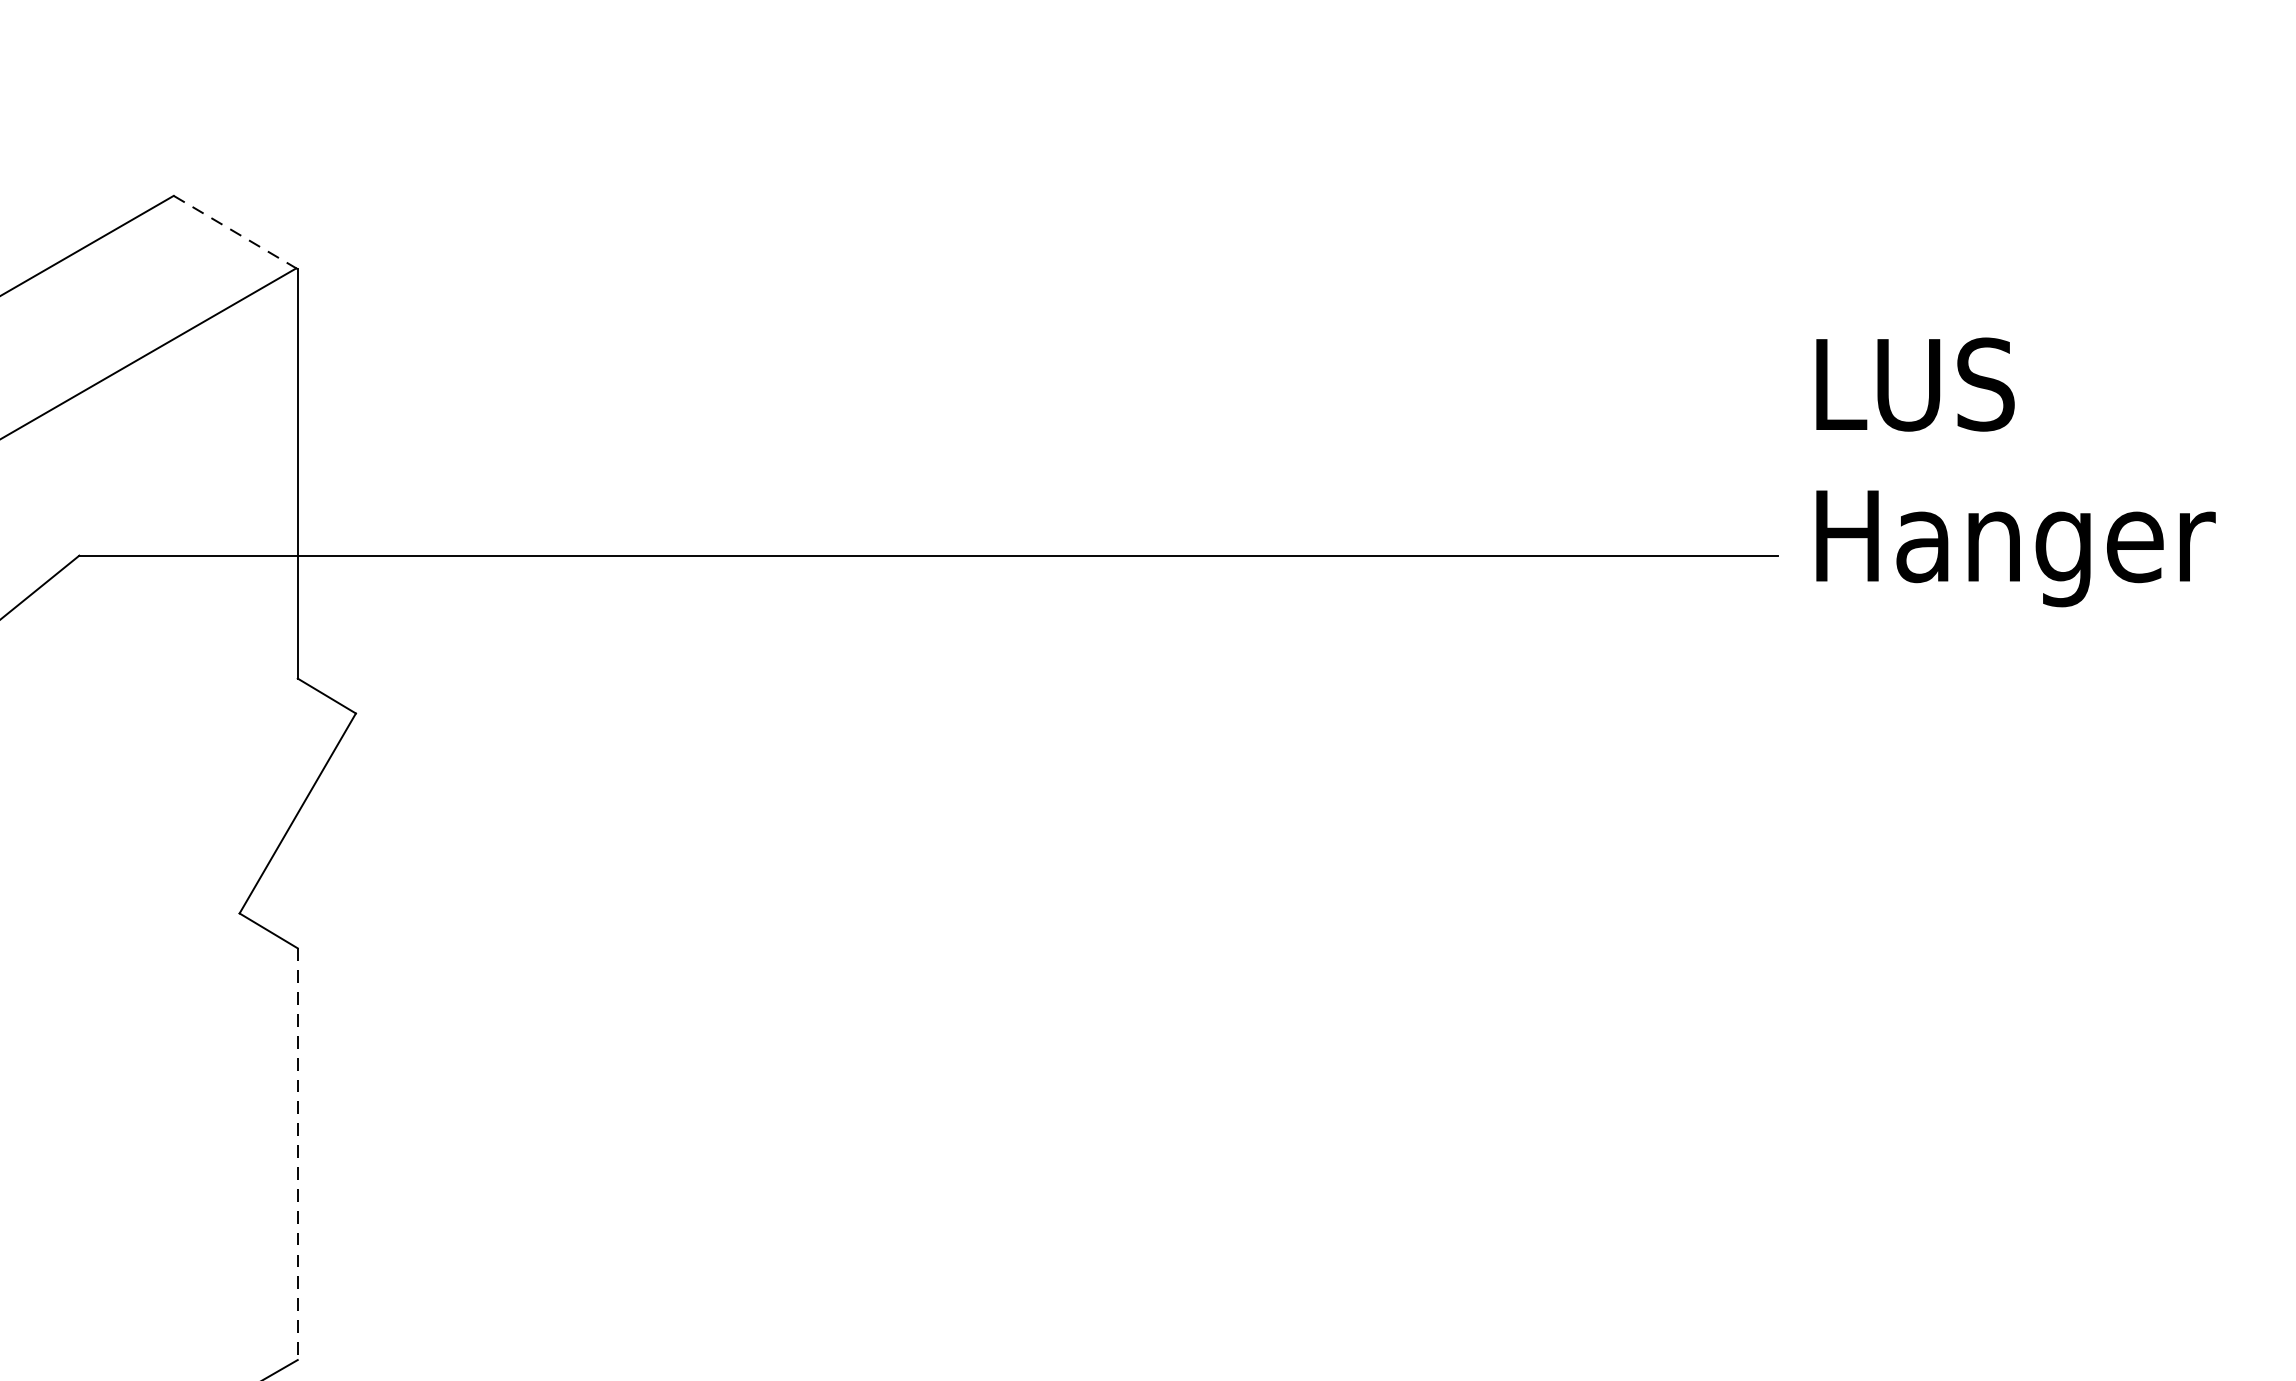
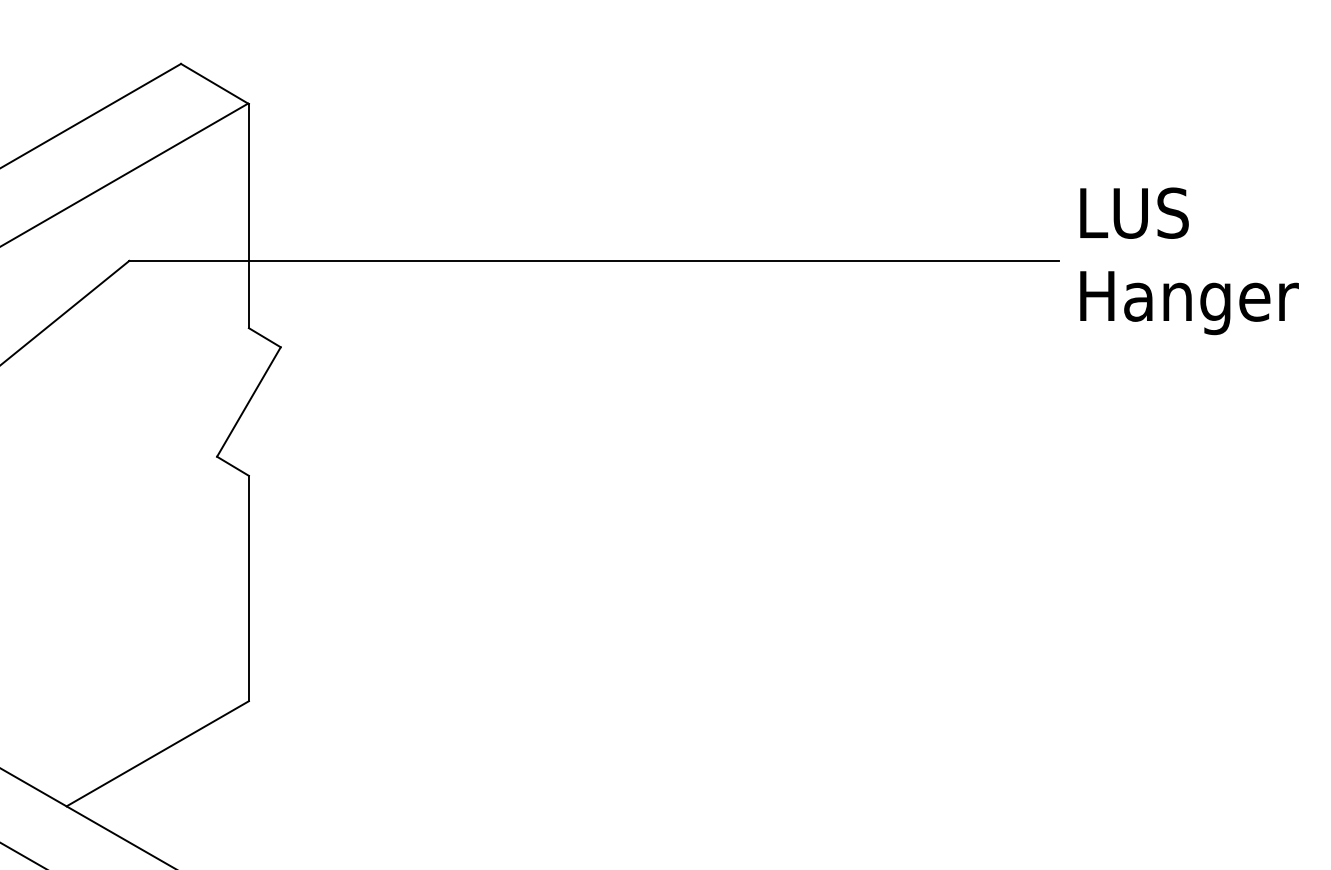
line: (236, 233) -> (215, 84), dashed -> solid
text: (2015, 472) -> (1189, 261), moved
line: (296, 1154) -> (248, 588), dashed -> solid

